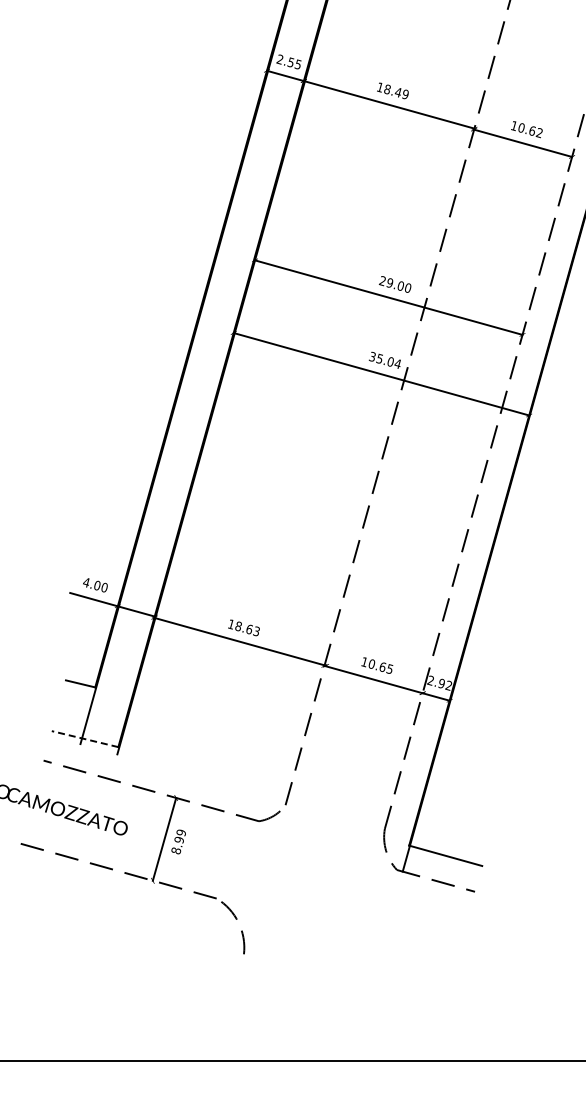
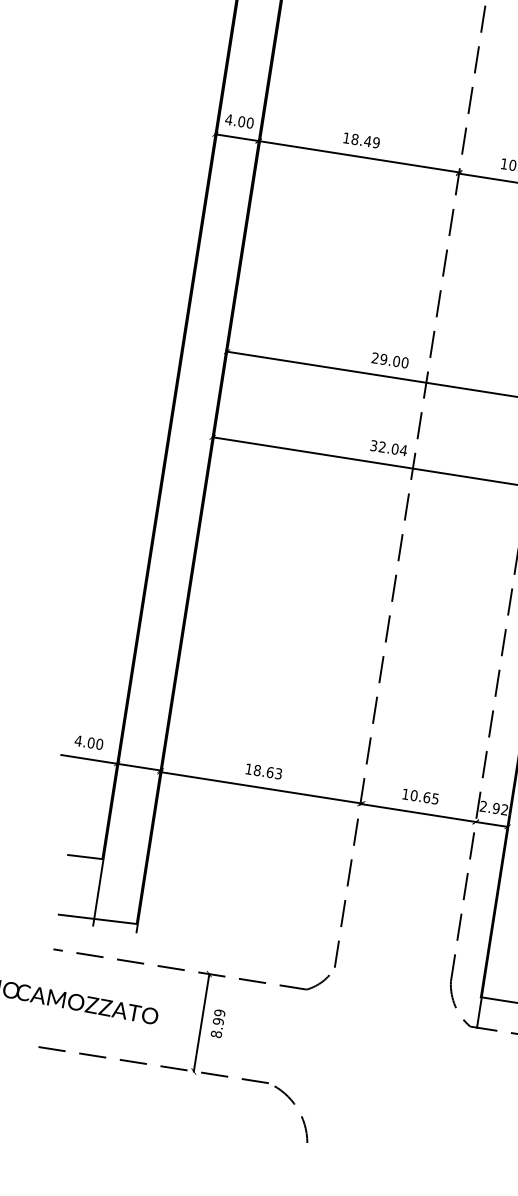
text: (288, 61) -> (238, 120), 2.55 -> 4.00
text: (379, 358) -> (381, 446), 35.04 -> 32.04
line: (84, 739) -> (97, 919), dashed -> solid

